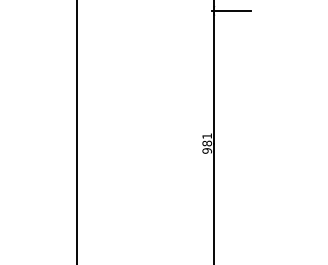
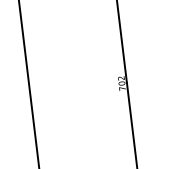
text: (207, 143) -> (122, 83), 981 -> 702

